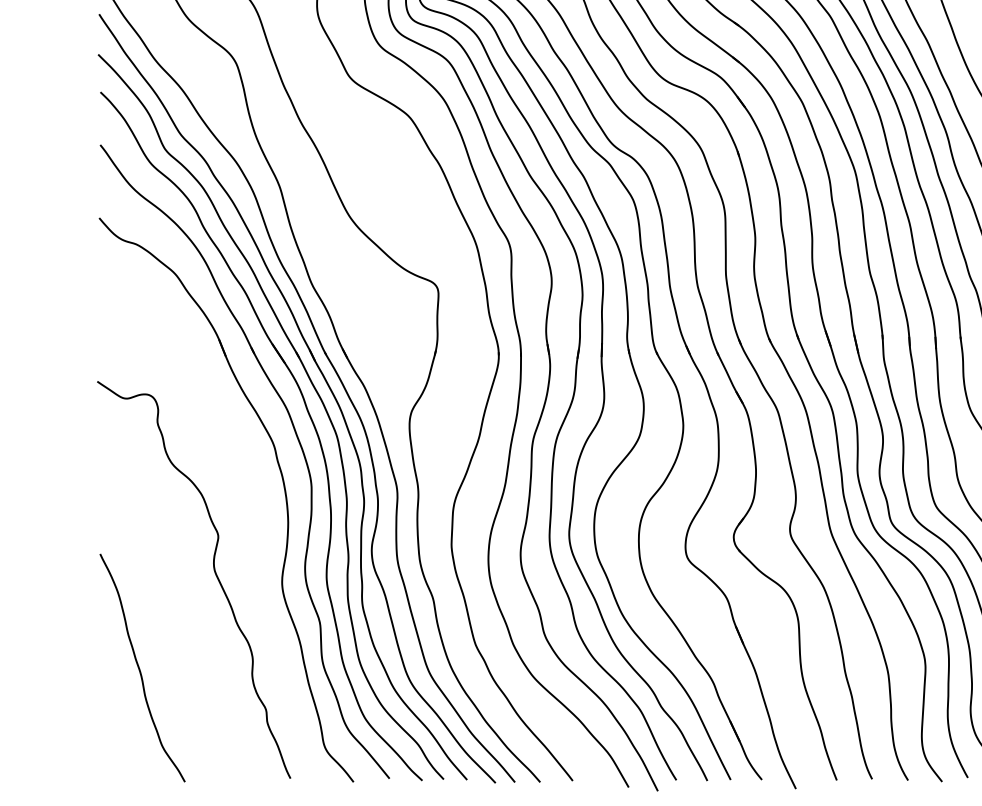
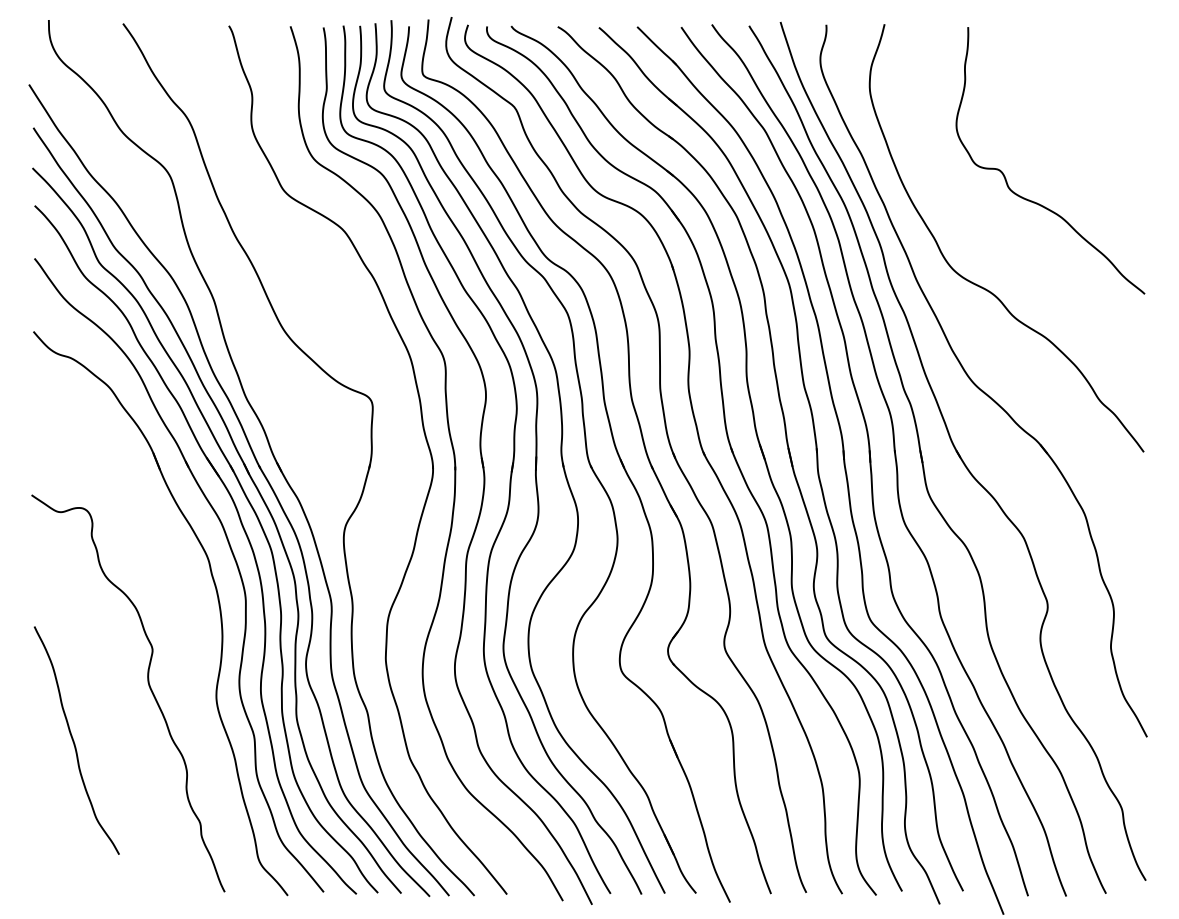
curve: (140, 667) -> (74, 740), moved

